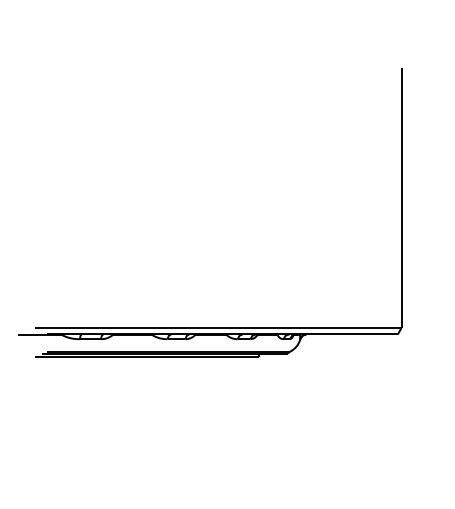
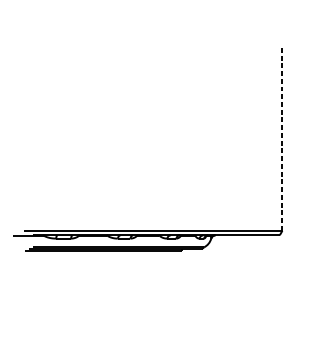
line: (401, 197) -> (282, 138), solid -> dashed

